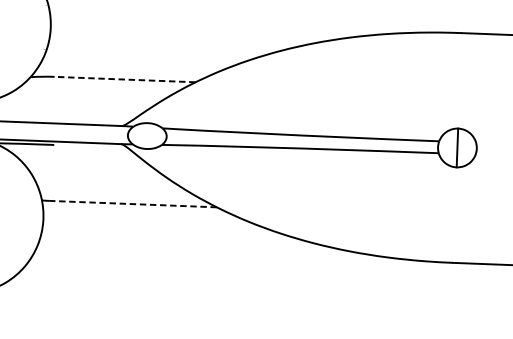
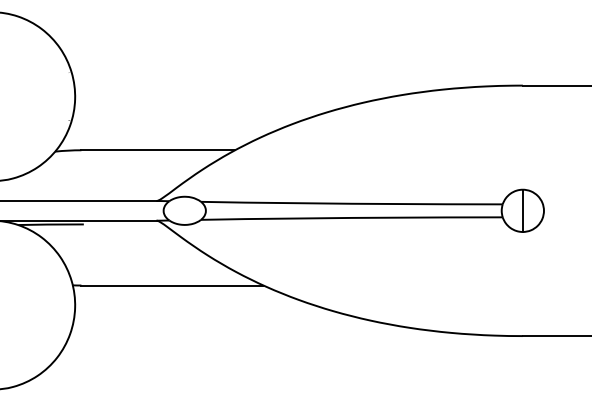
line: (125, 79) -> (158, 150), dashed -> solid
line: (132, 204) -> (171, 285), dashed -> solid

